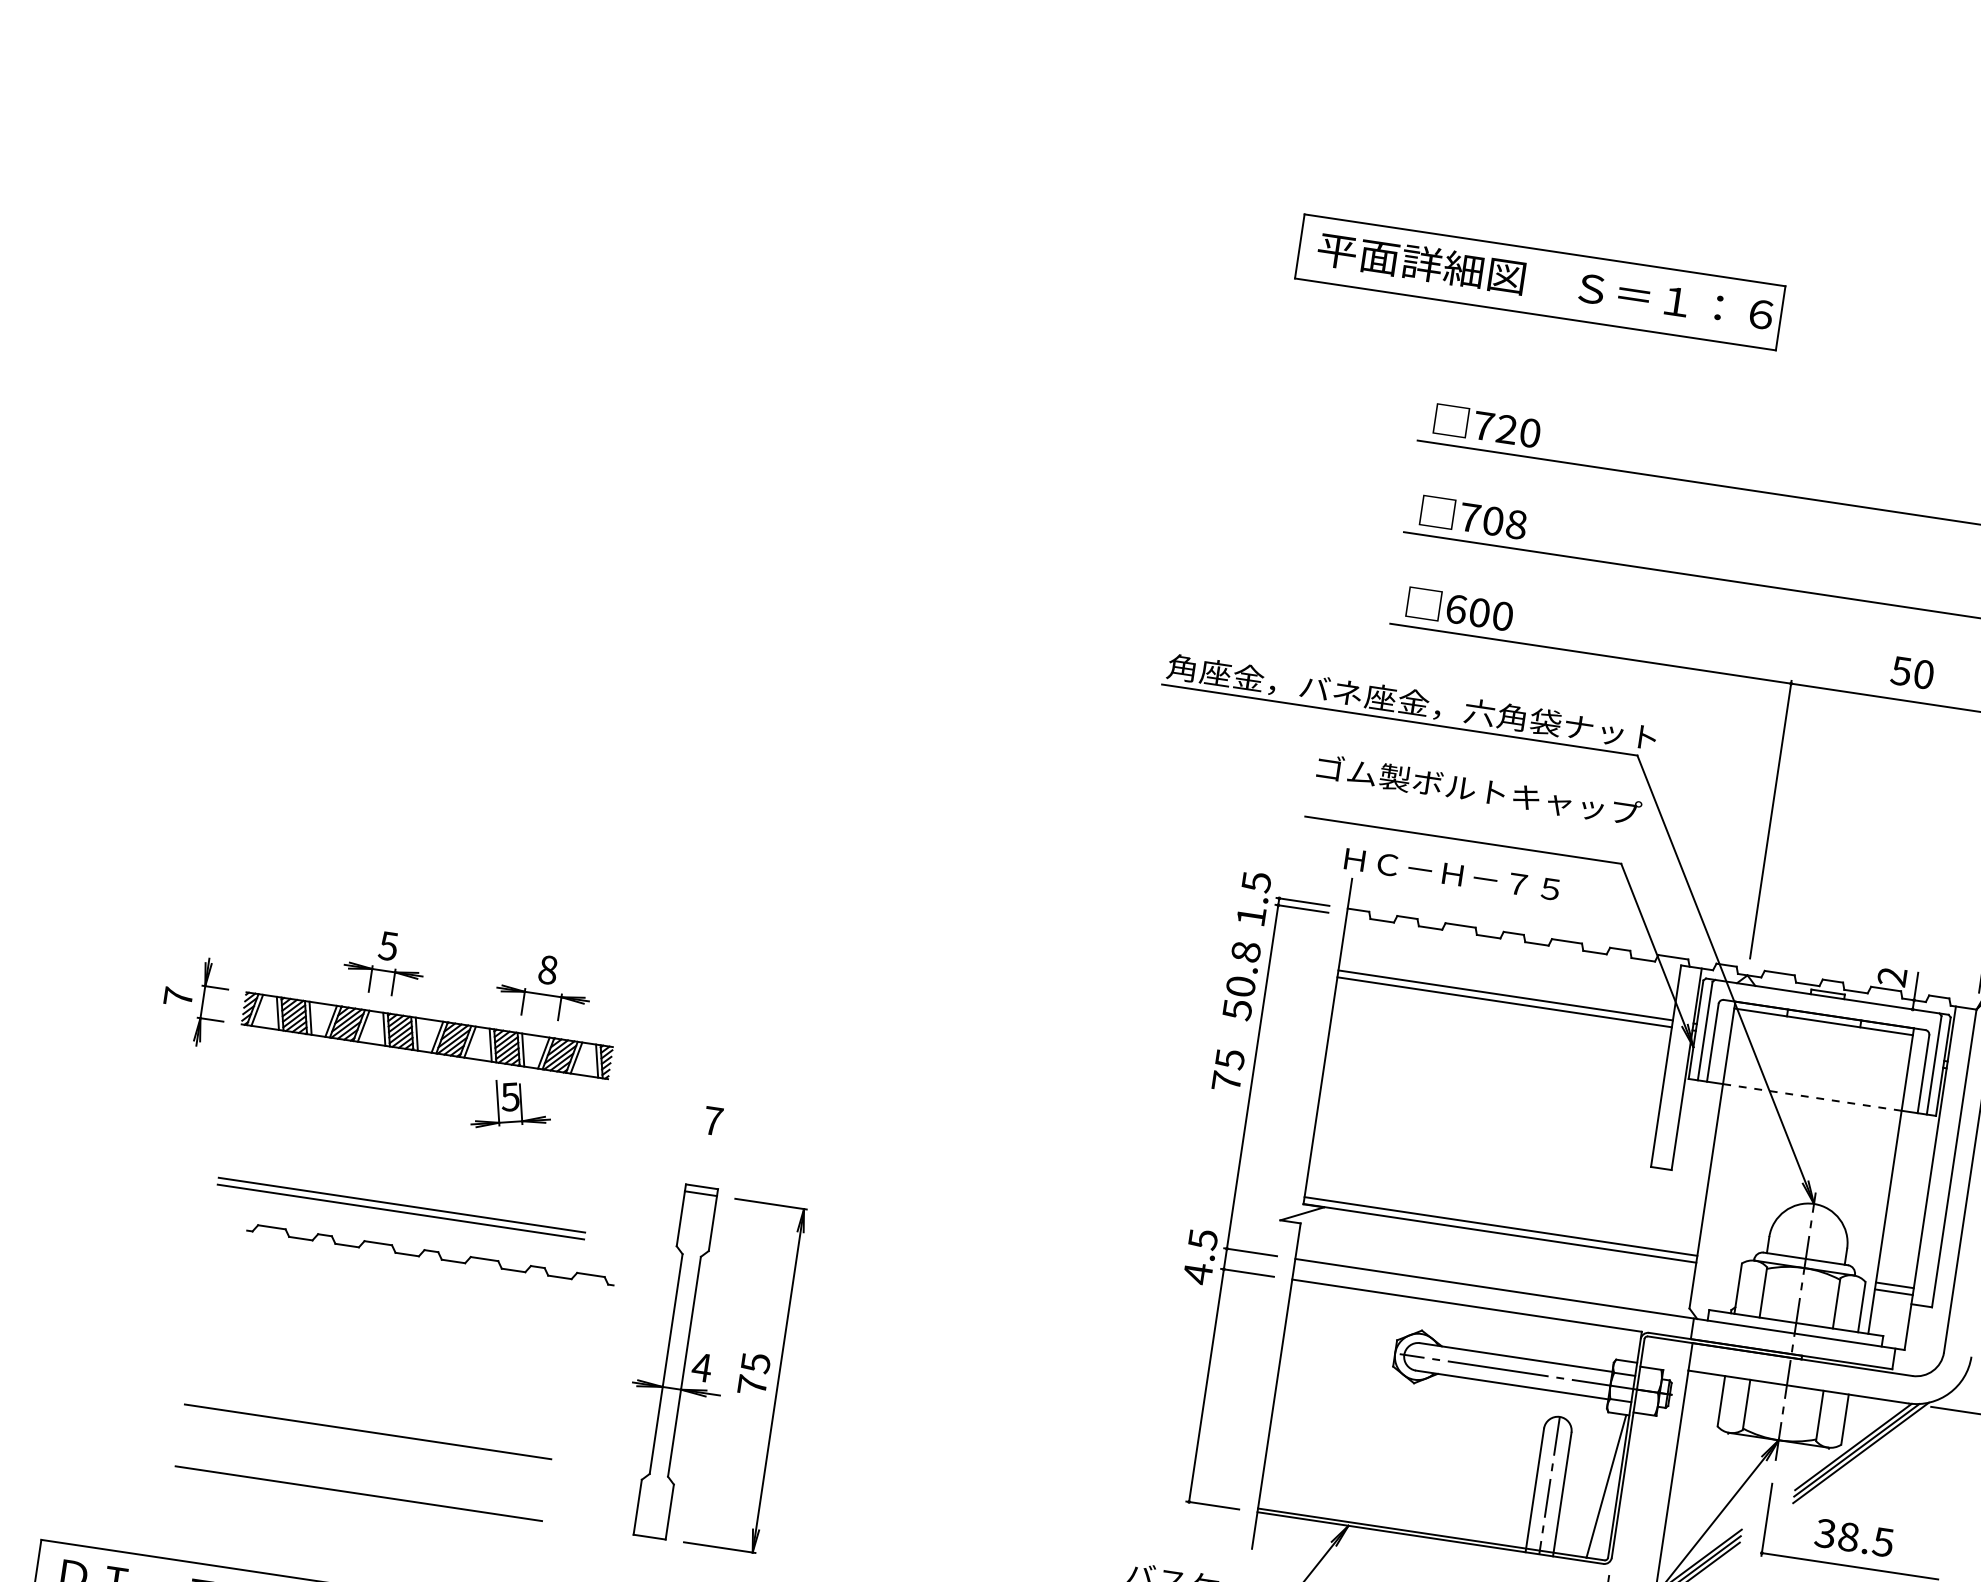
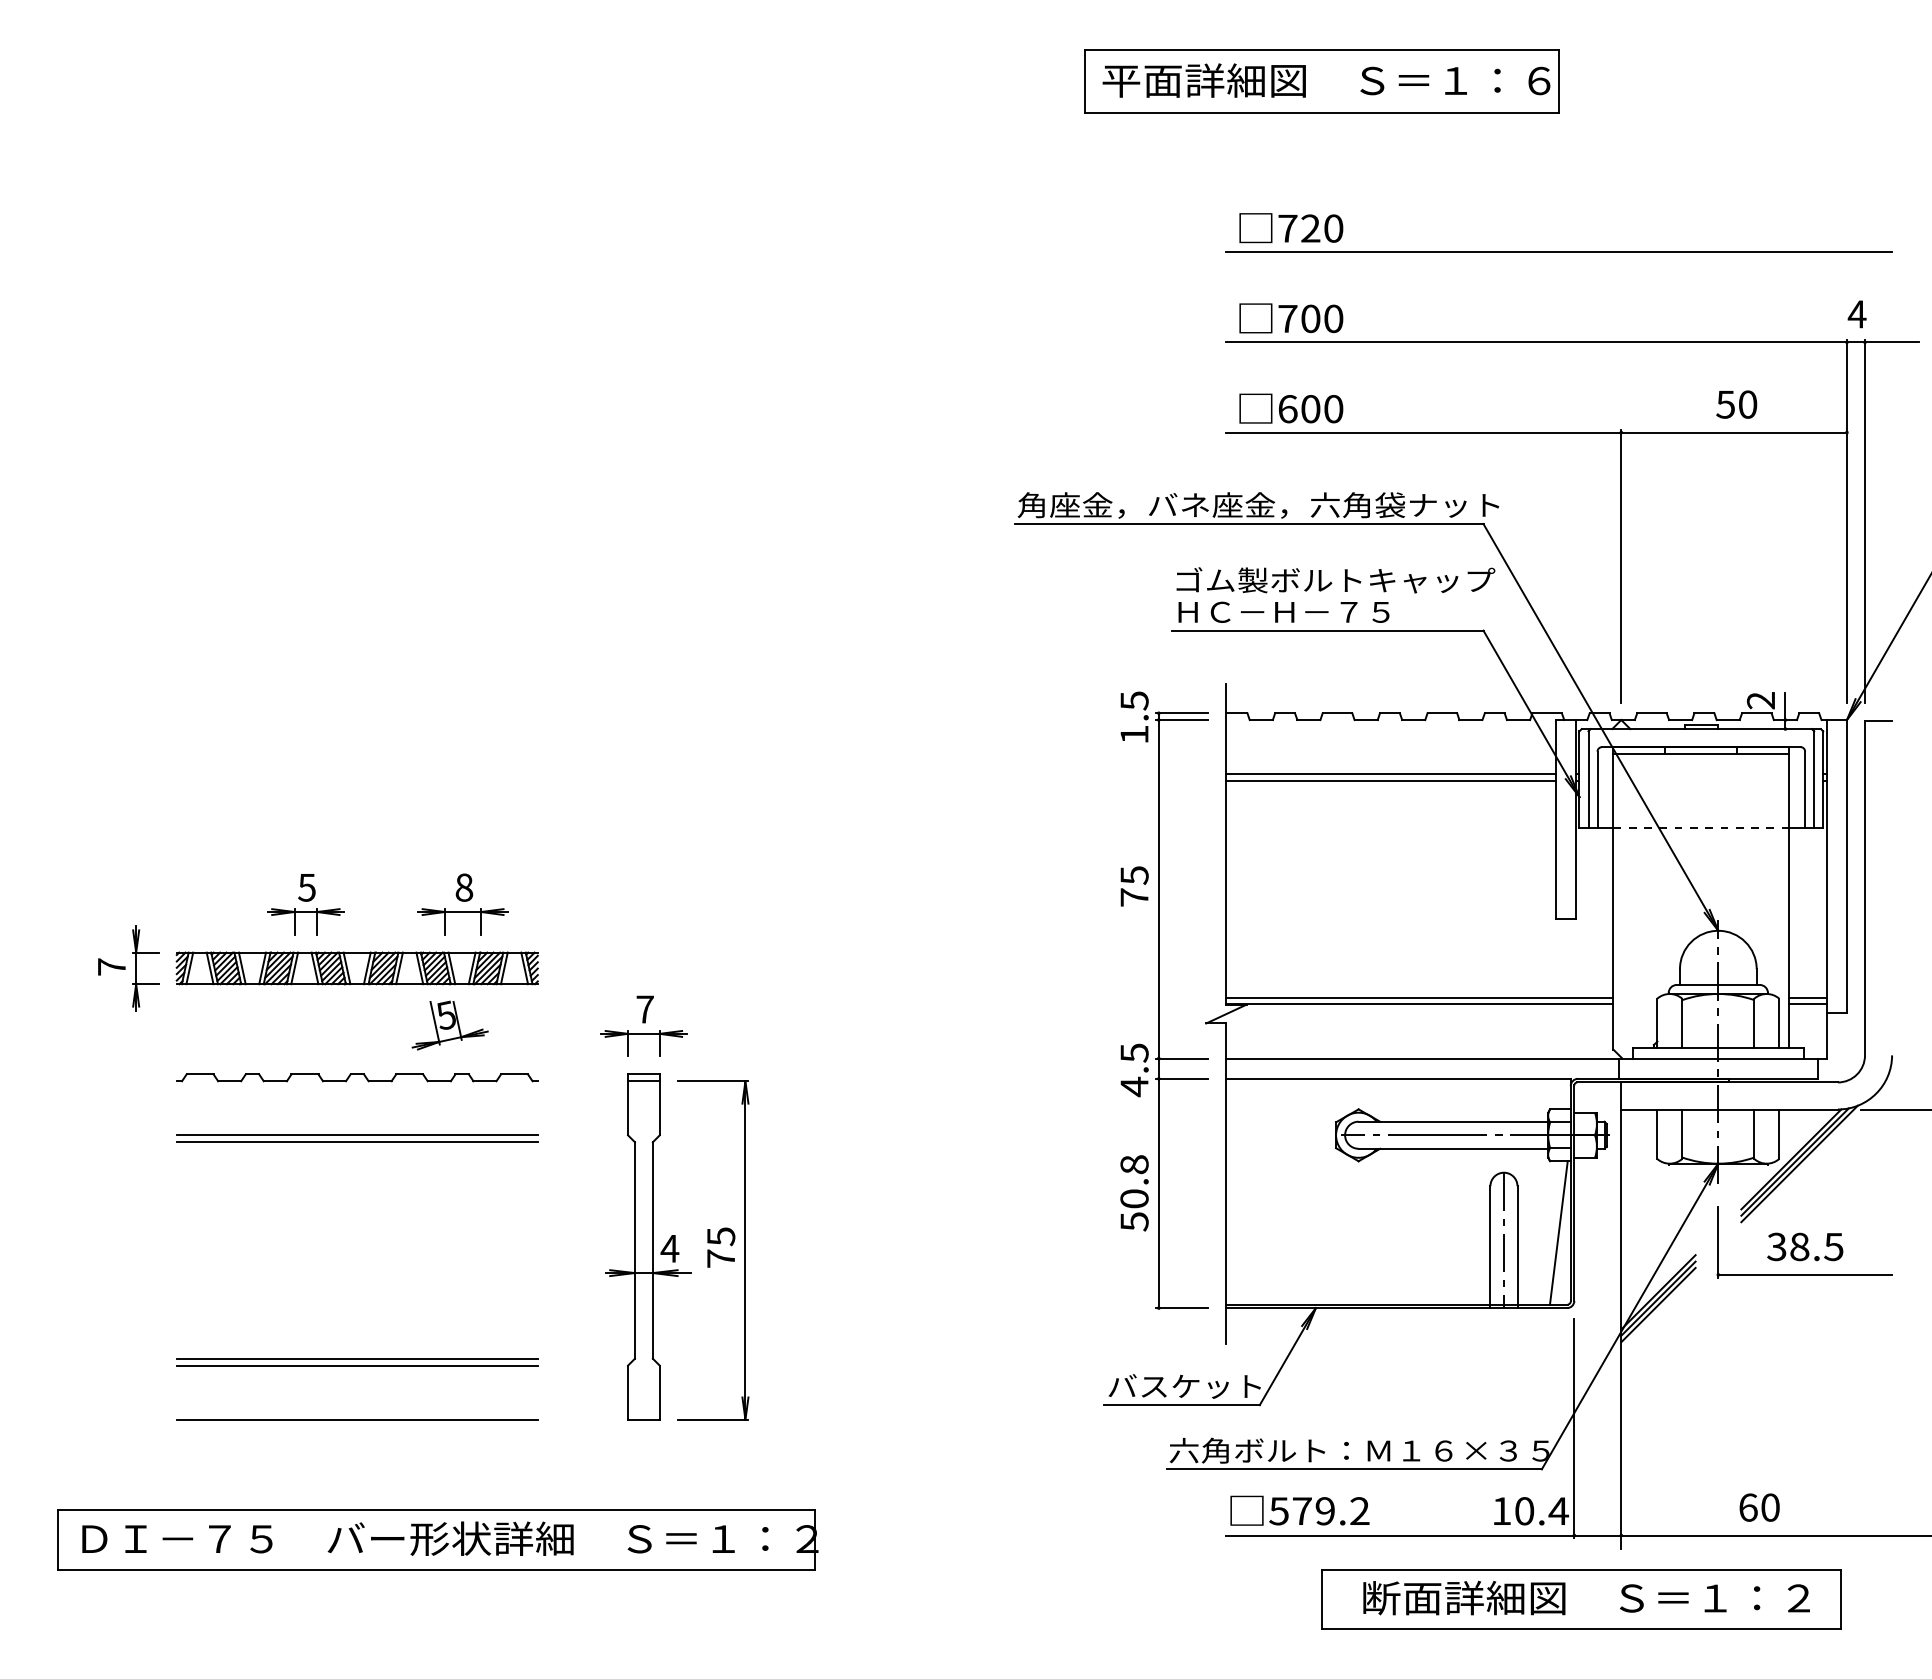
text: (1516, 524) -> (1333, 318), 708 -> 700
text: (1451, 873) -> (1283, 611), moved
text: (1241, 981) -> (1134, 1193), moved
part: (707, 1146) -> (643, 1034), added
part: (431, 1254) -> (357, 1077), moved
line: (366, 1438) -> (356, 1365), added

